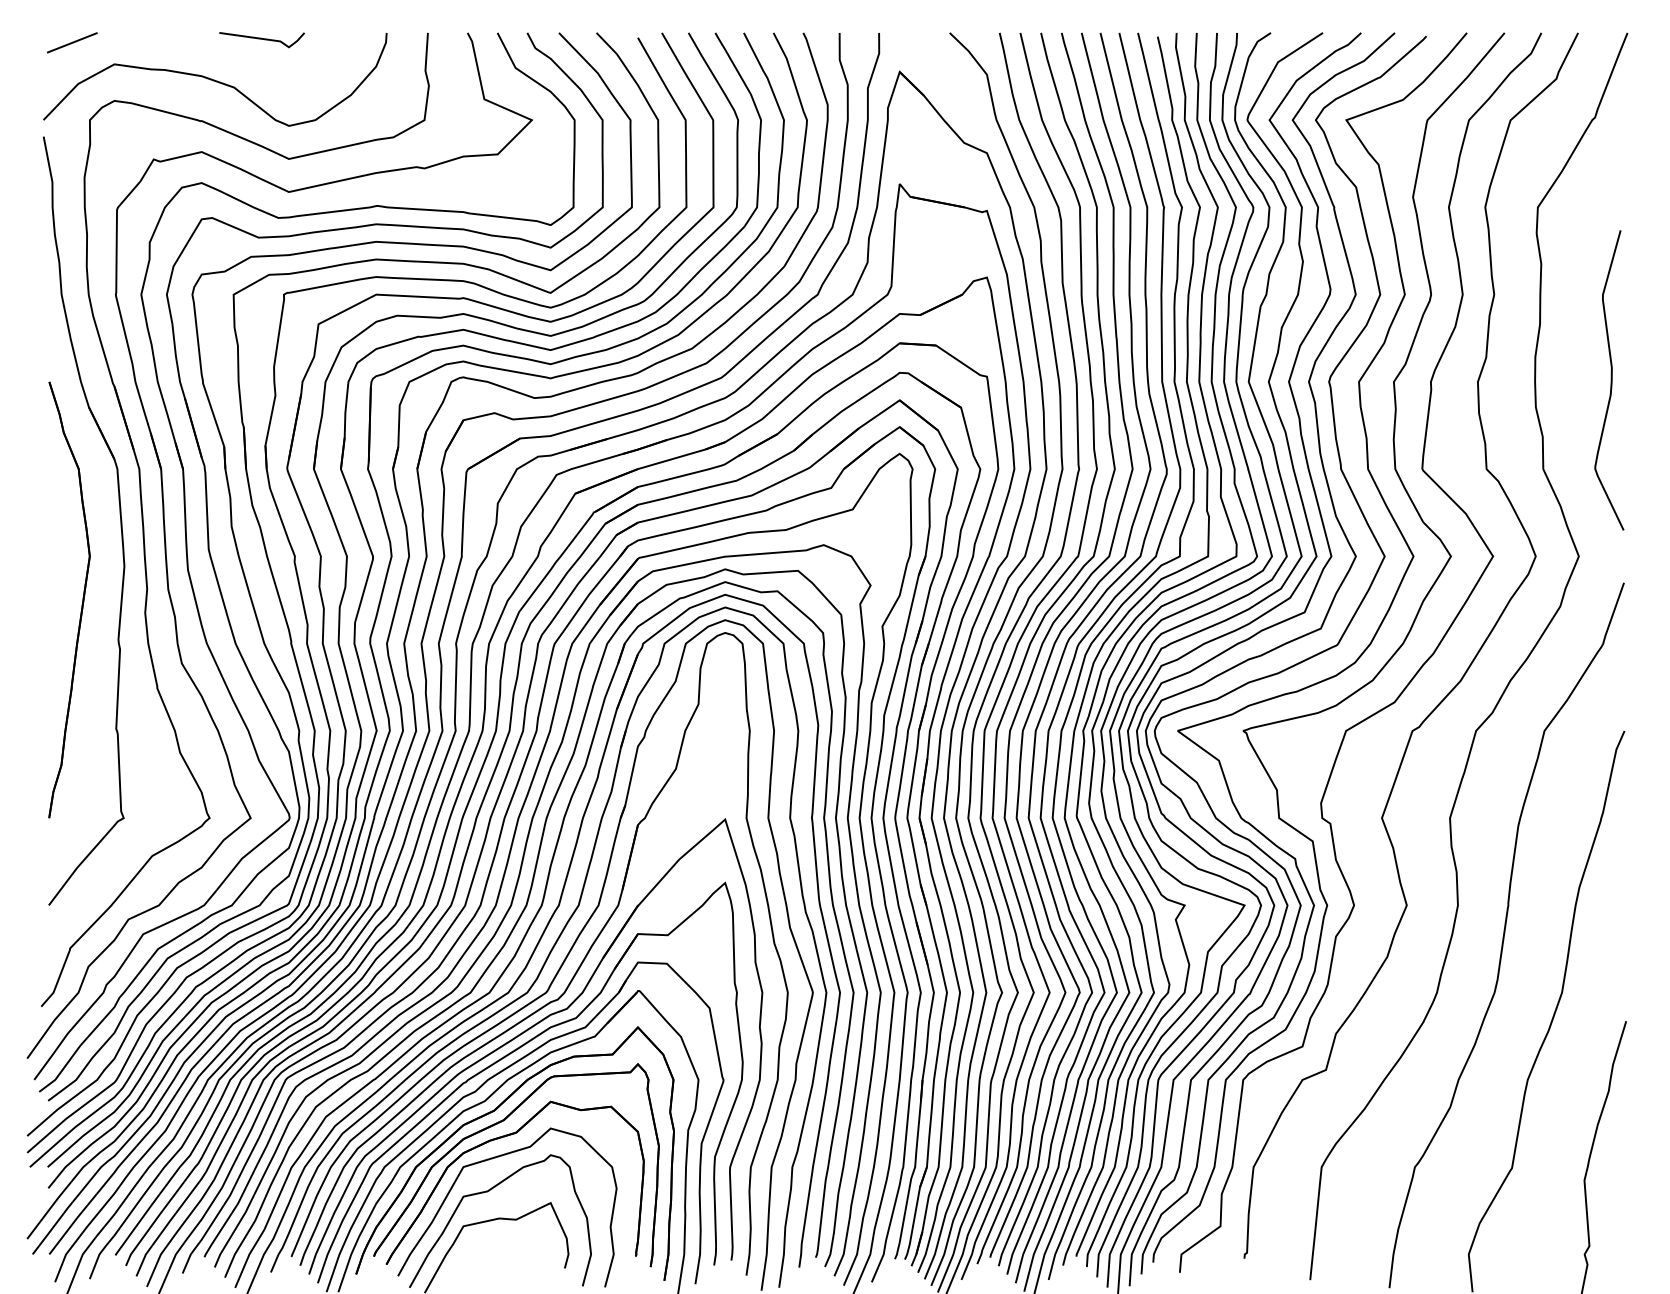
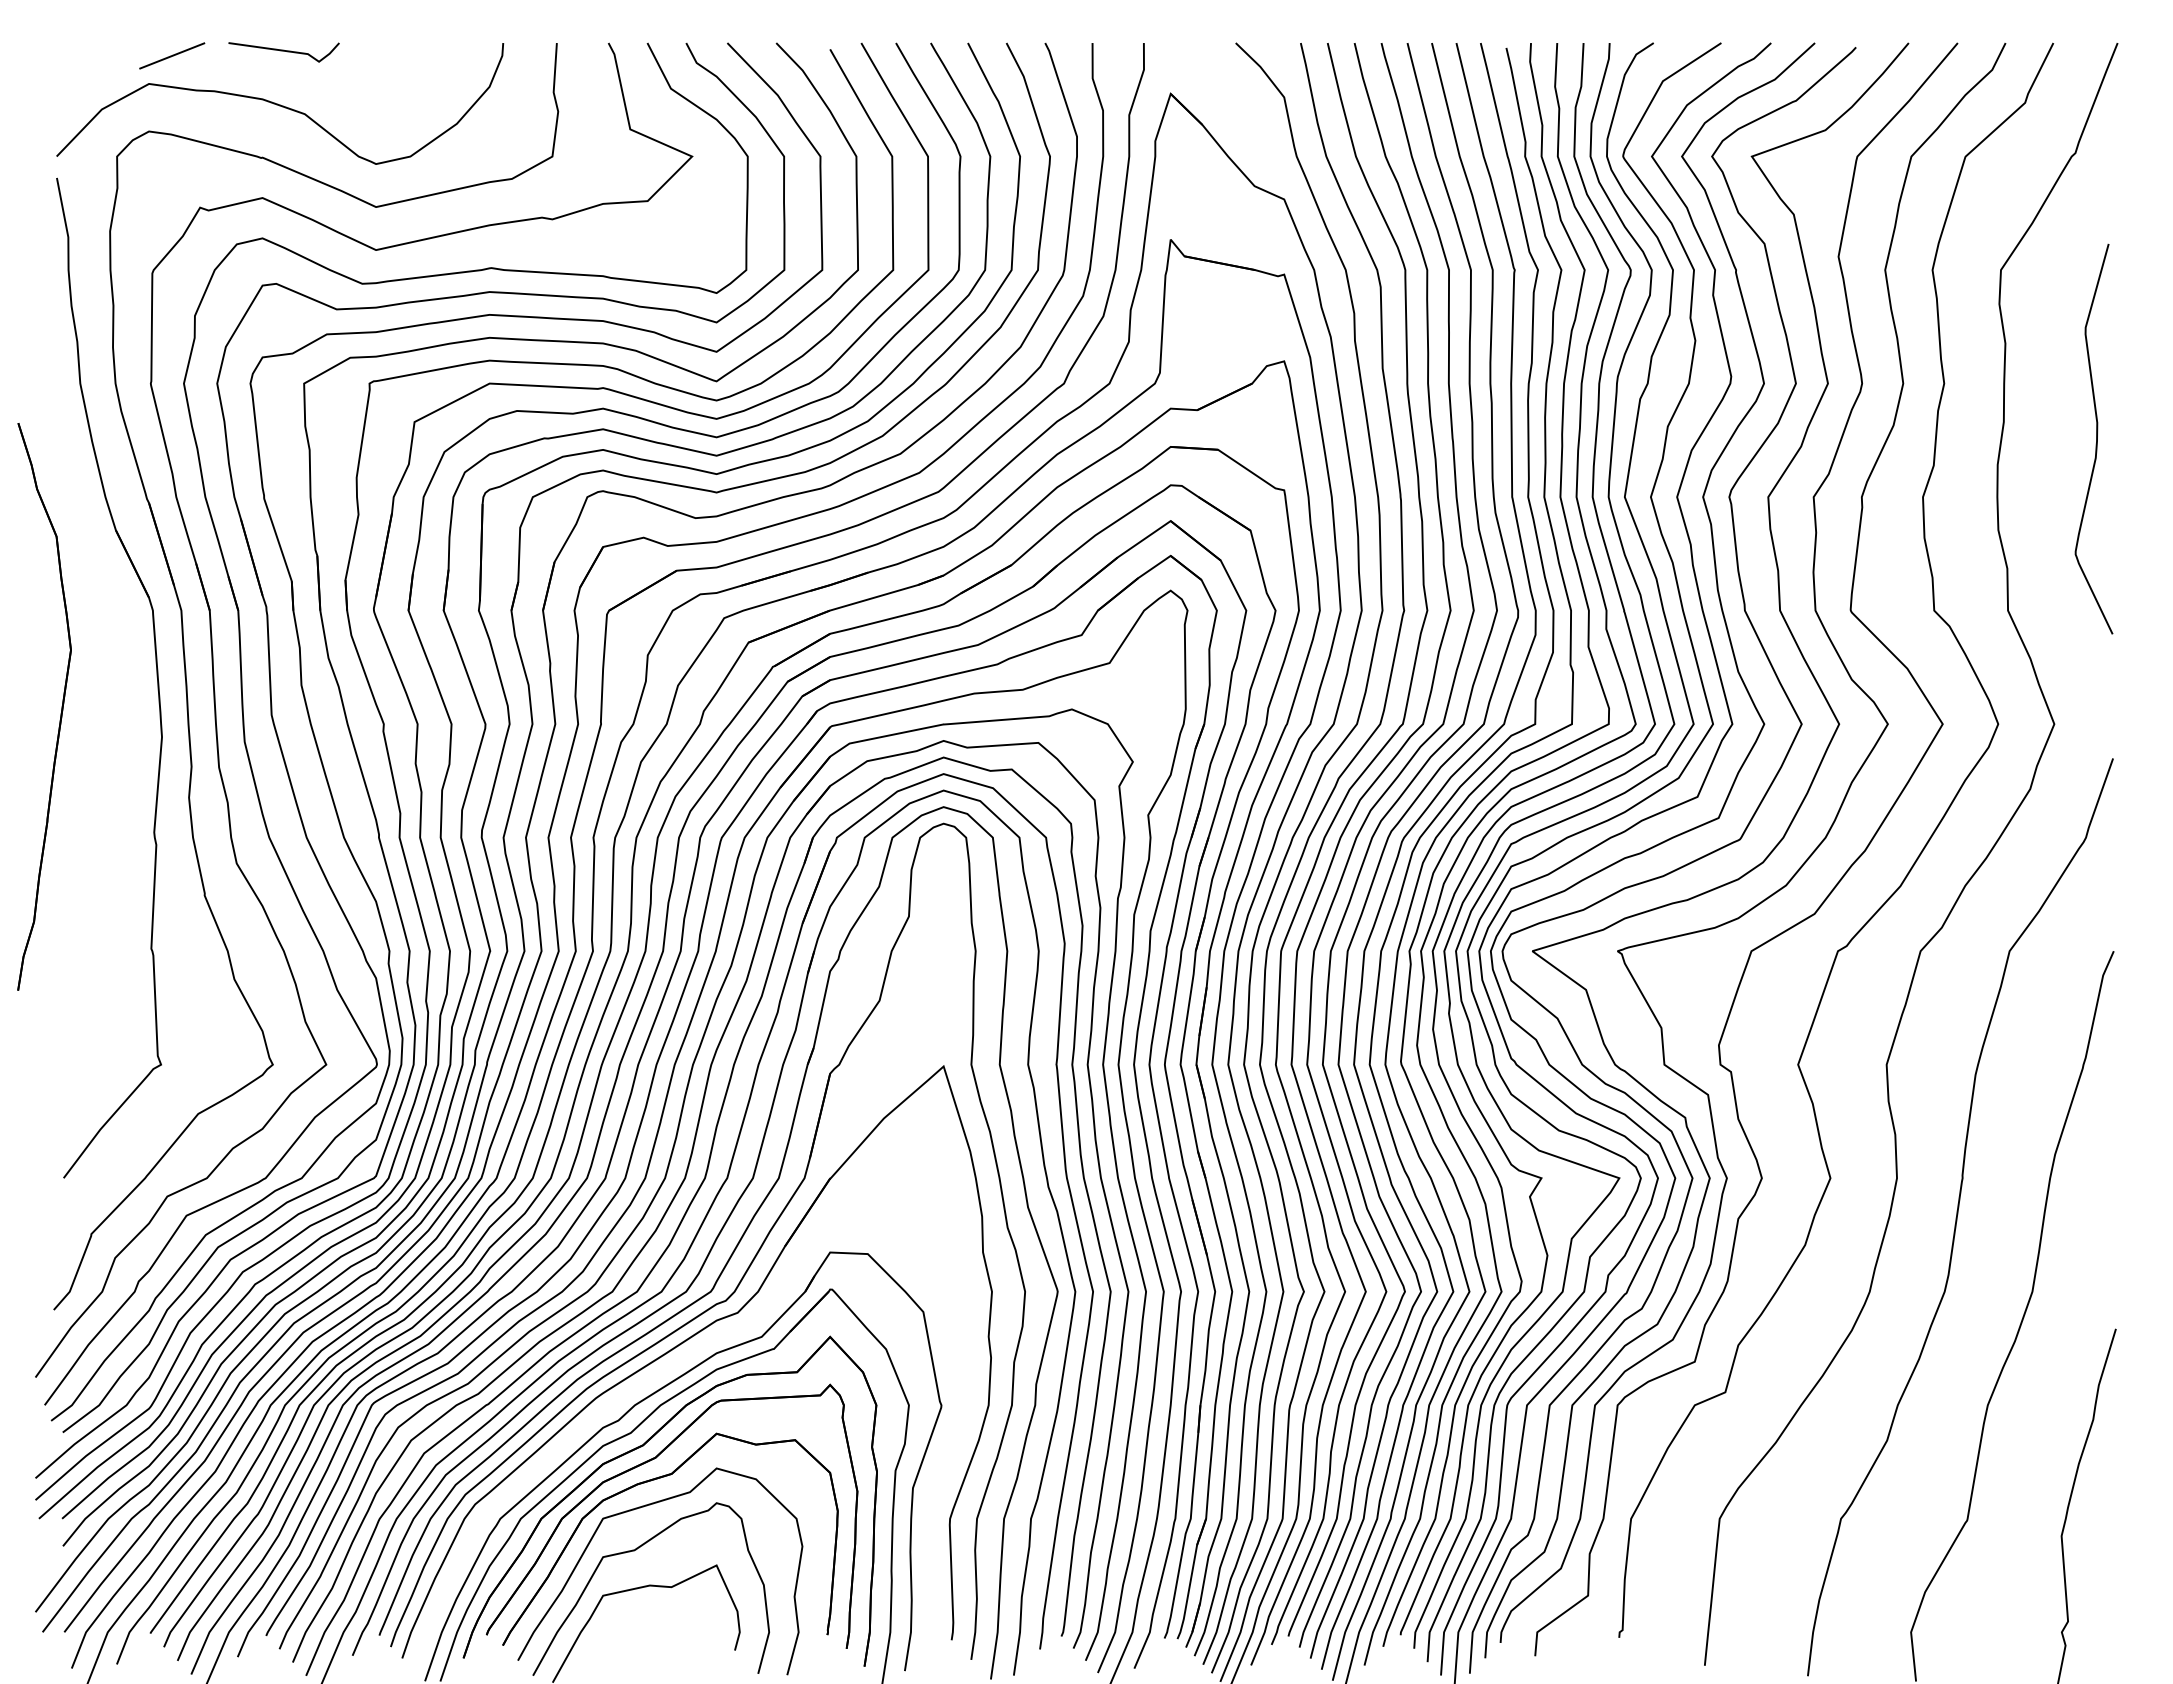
line: (261, 39) -> (283, 51), moved
line: (72, 42) -> (172, 55), moved
curve: (1611, 379) -> (2096, 438), moved
part: (82, 599) -> (61, 706), moved
part: (513, 1052) -> (668, 1369), removed

